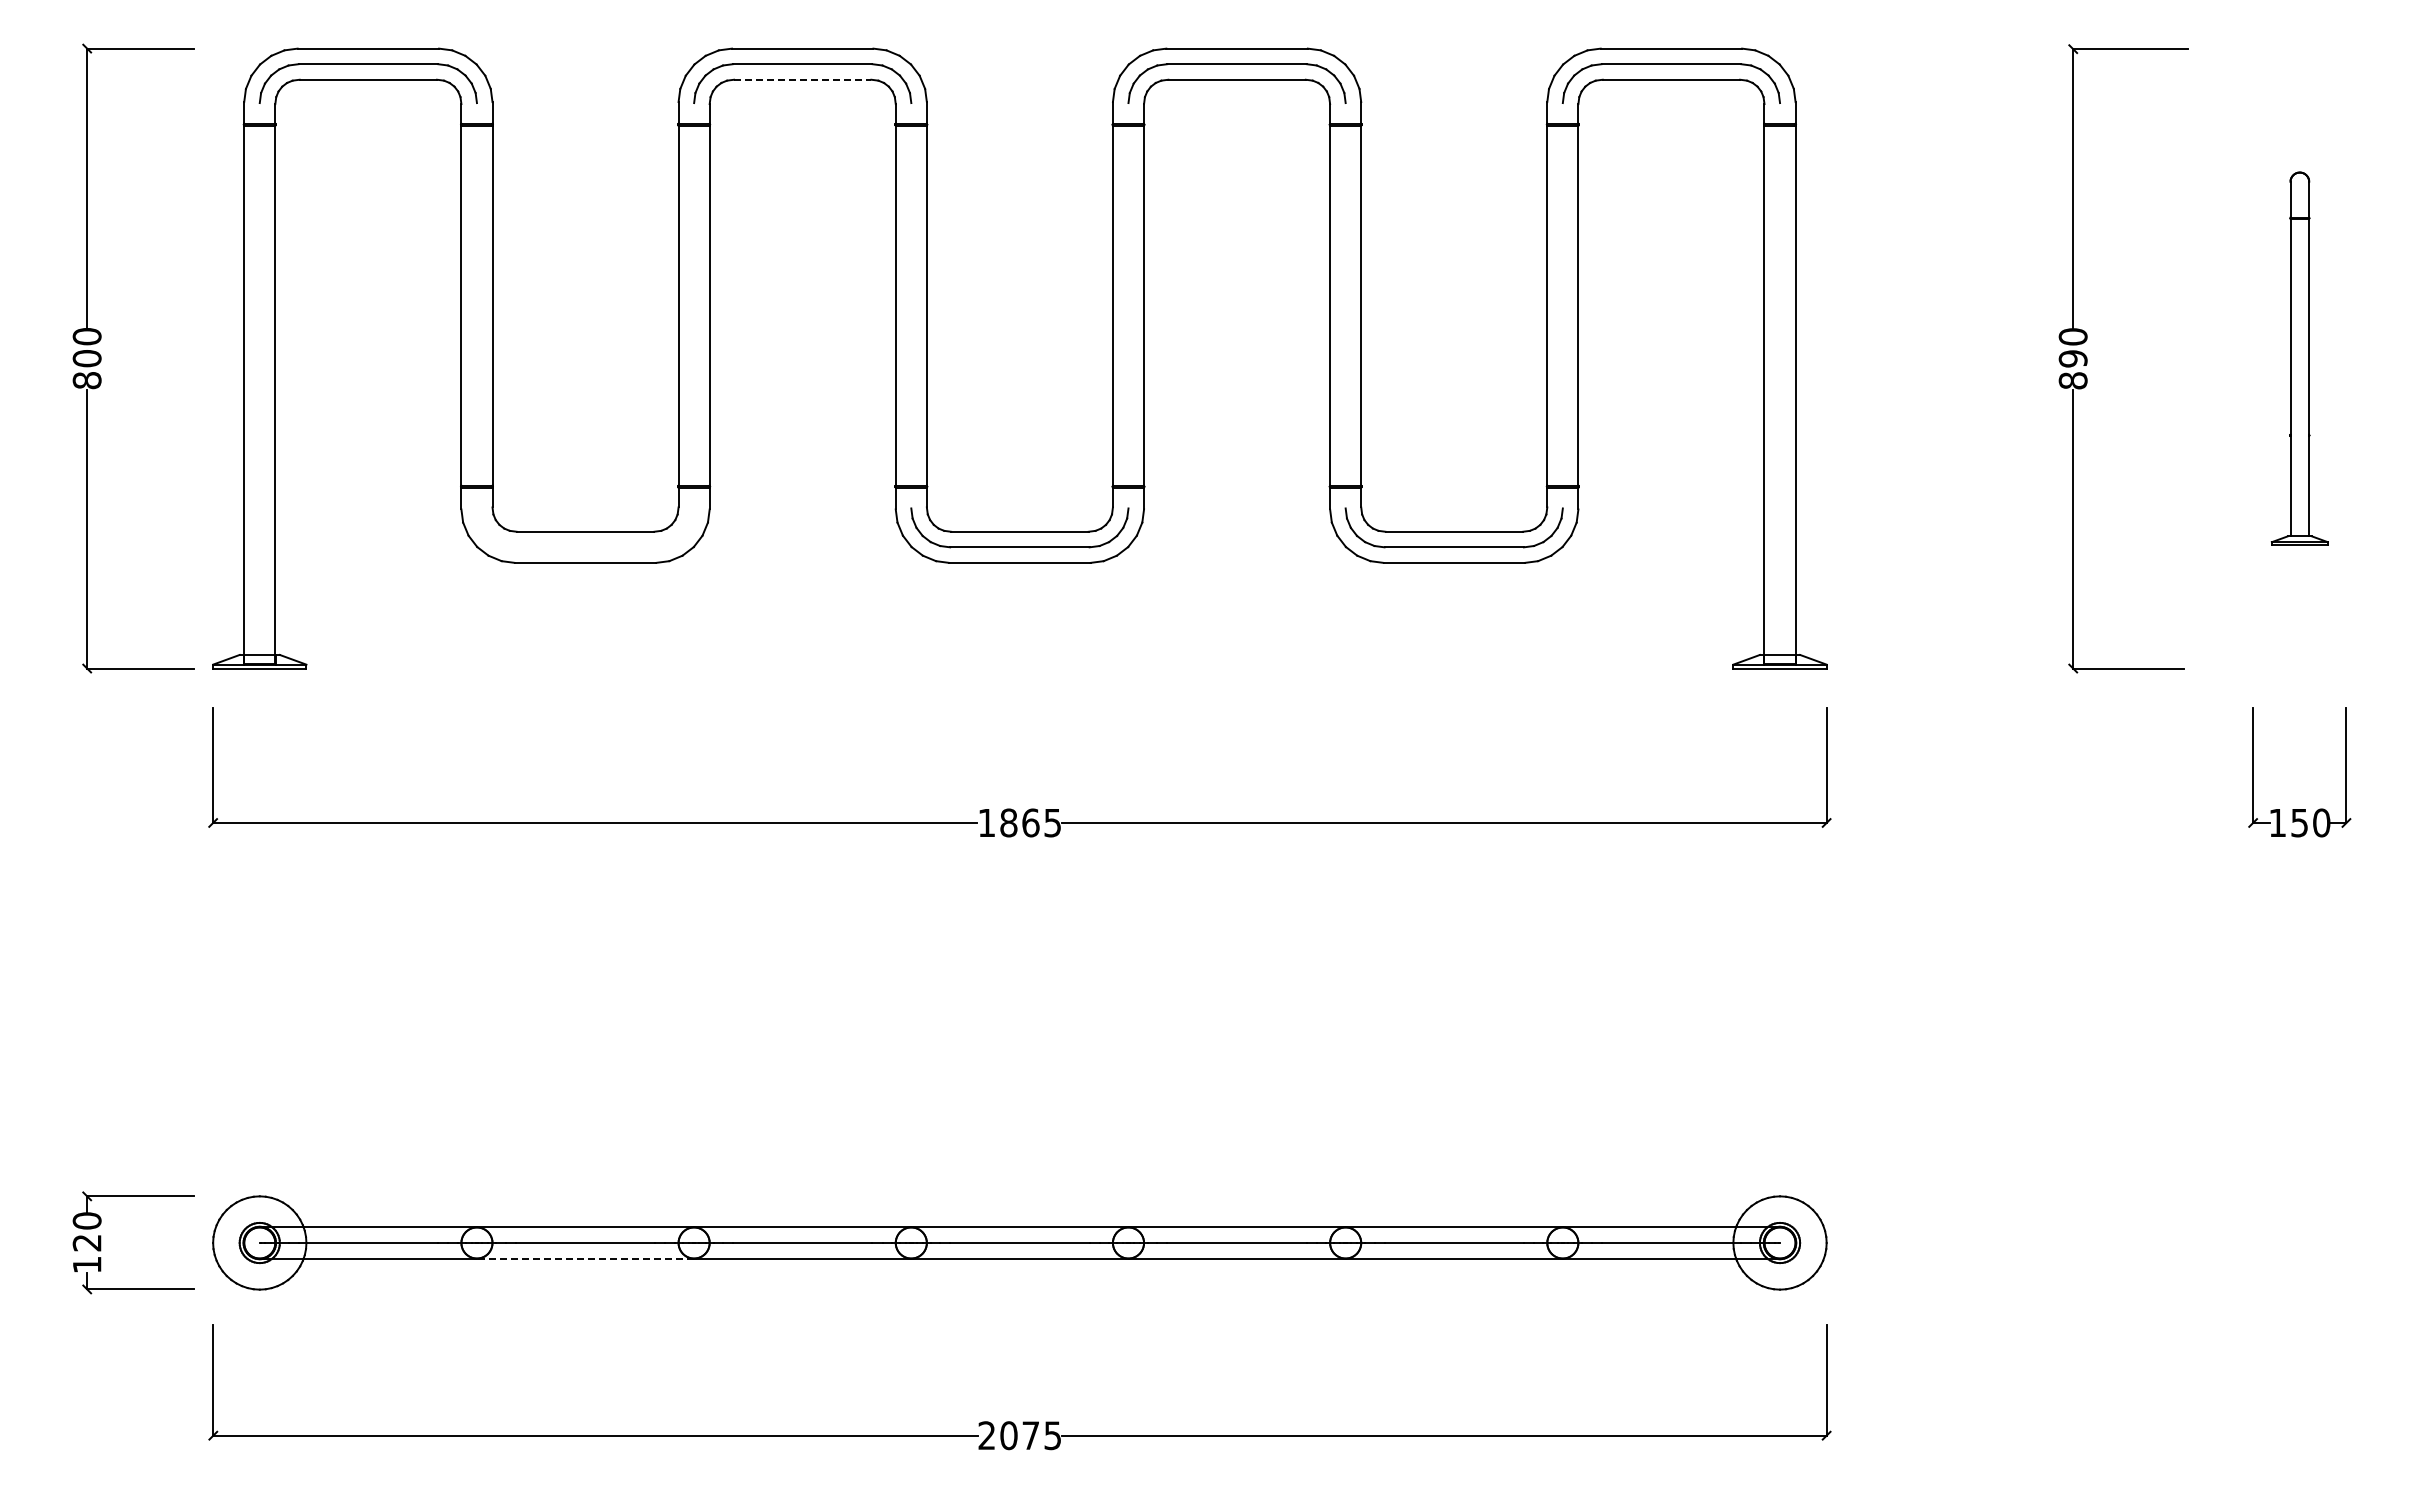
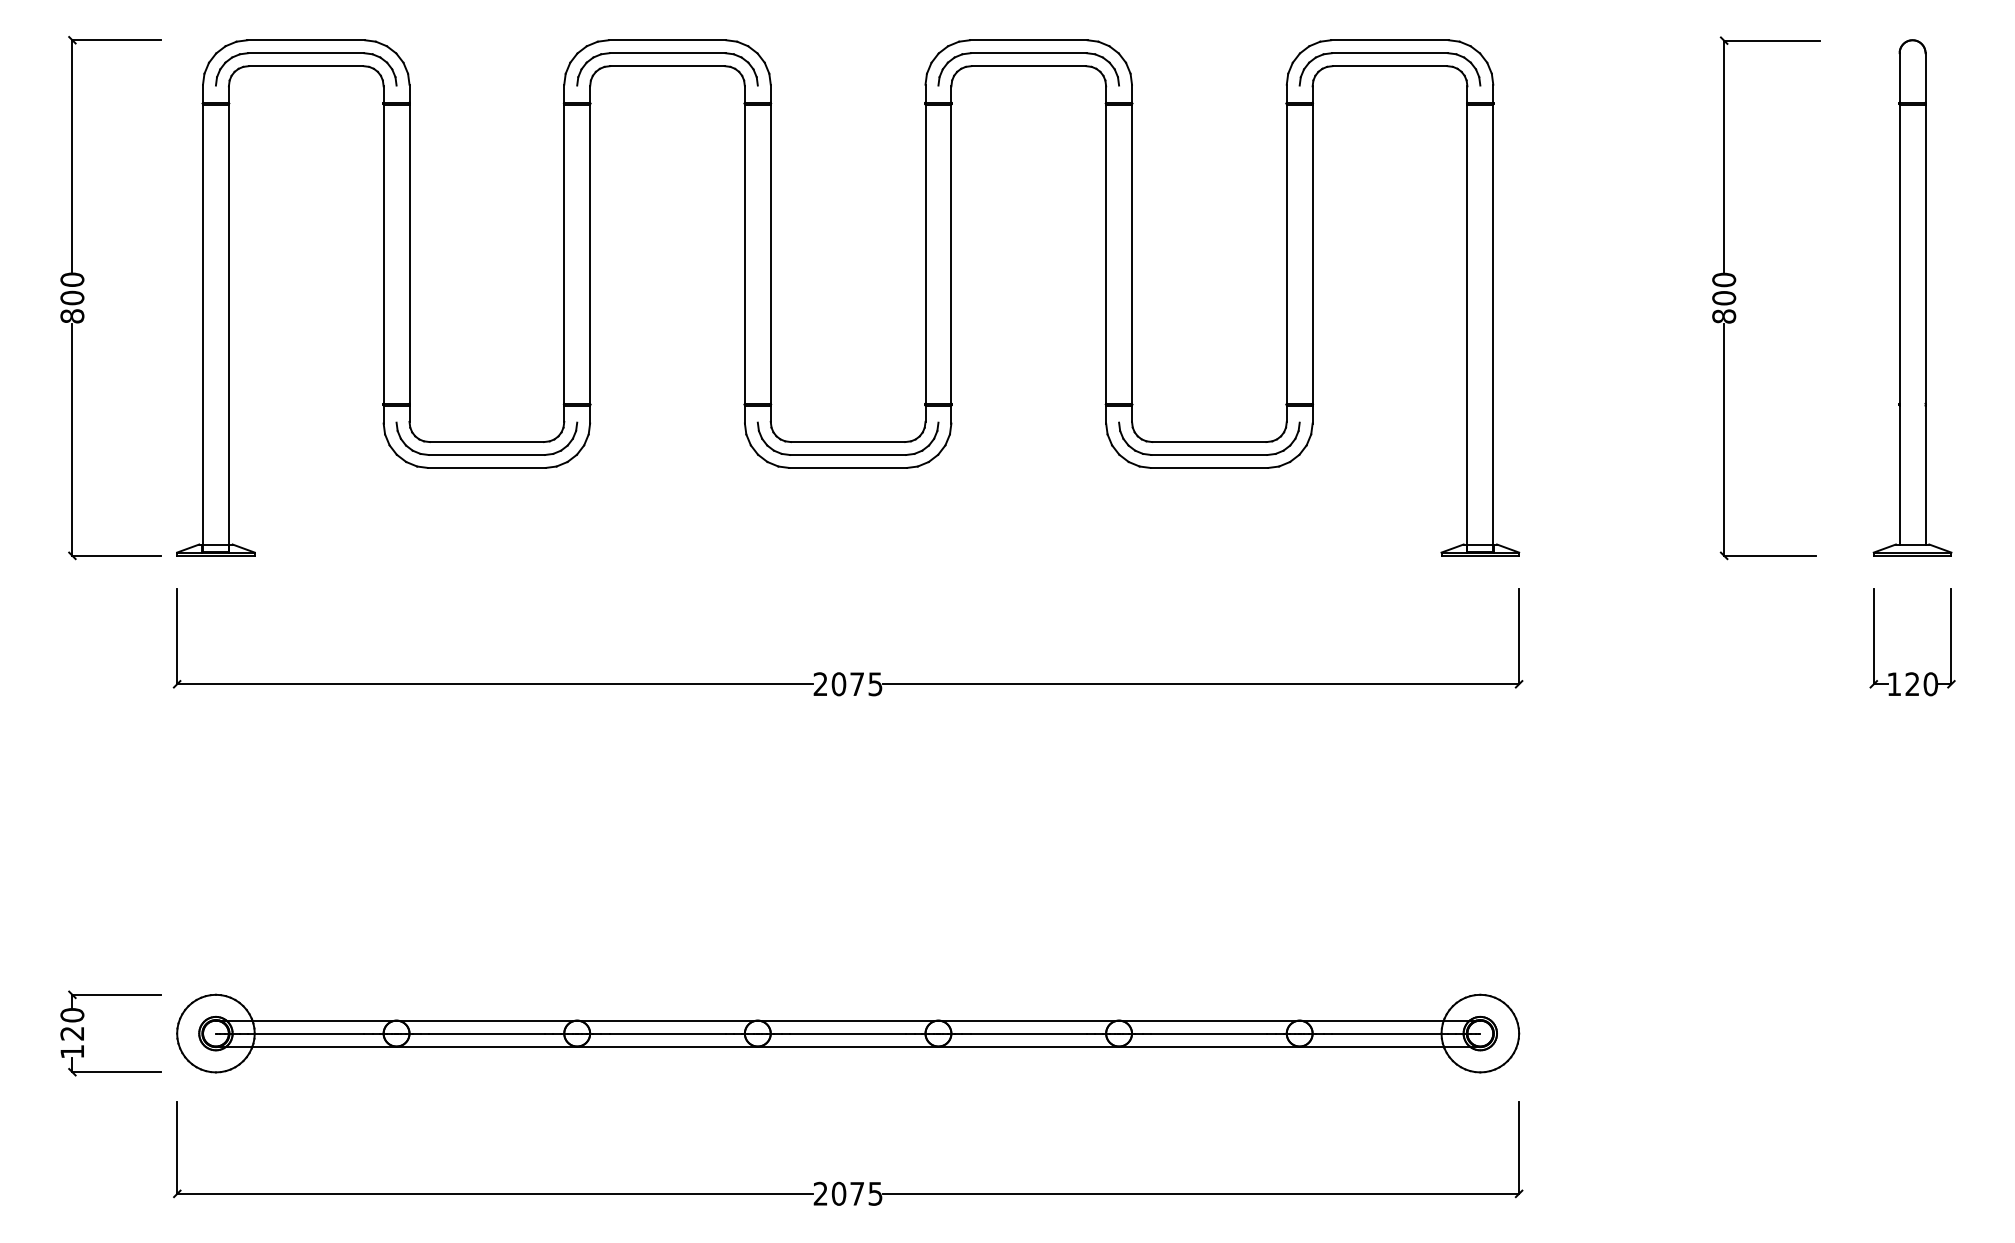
line: (802, 79) -> (667, 65), dashed -> solid
text: (2072, 358) -> (1723, 297), 890 -> 800
part: (2299, 358) -> (1912, 297), size x1.67
part: (585, 546) -> (486, 454), added
text: (1008, 822) -> (838, 683), 1865 -> 2075
text: (2299, 822) -> (1912, 683), 150 -> 120
line: (585, 1258) -> (486, 1046), dashed -> solid

